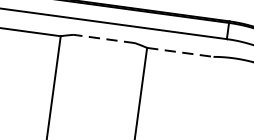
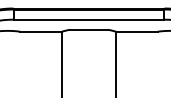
line: (103, 38) -> (88, 29), dashed -> solid
line: (179, 51) -> (136, 31), dashed -> solid

